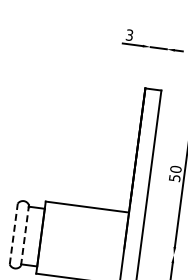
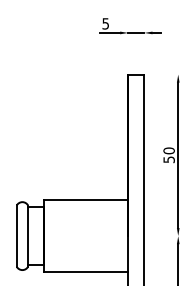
text: (129, 34) -> (105, 23), 3 -> 5
line: (13, 234) -> (16, 236), dashed -> solid
line: (25, 235) -> (28, 236), dashed -> solid

